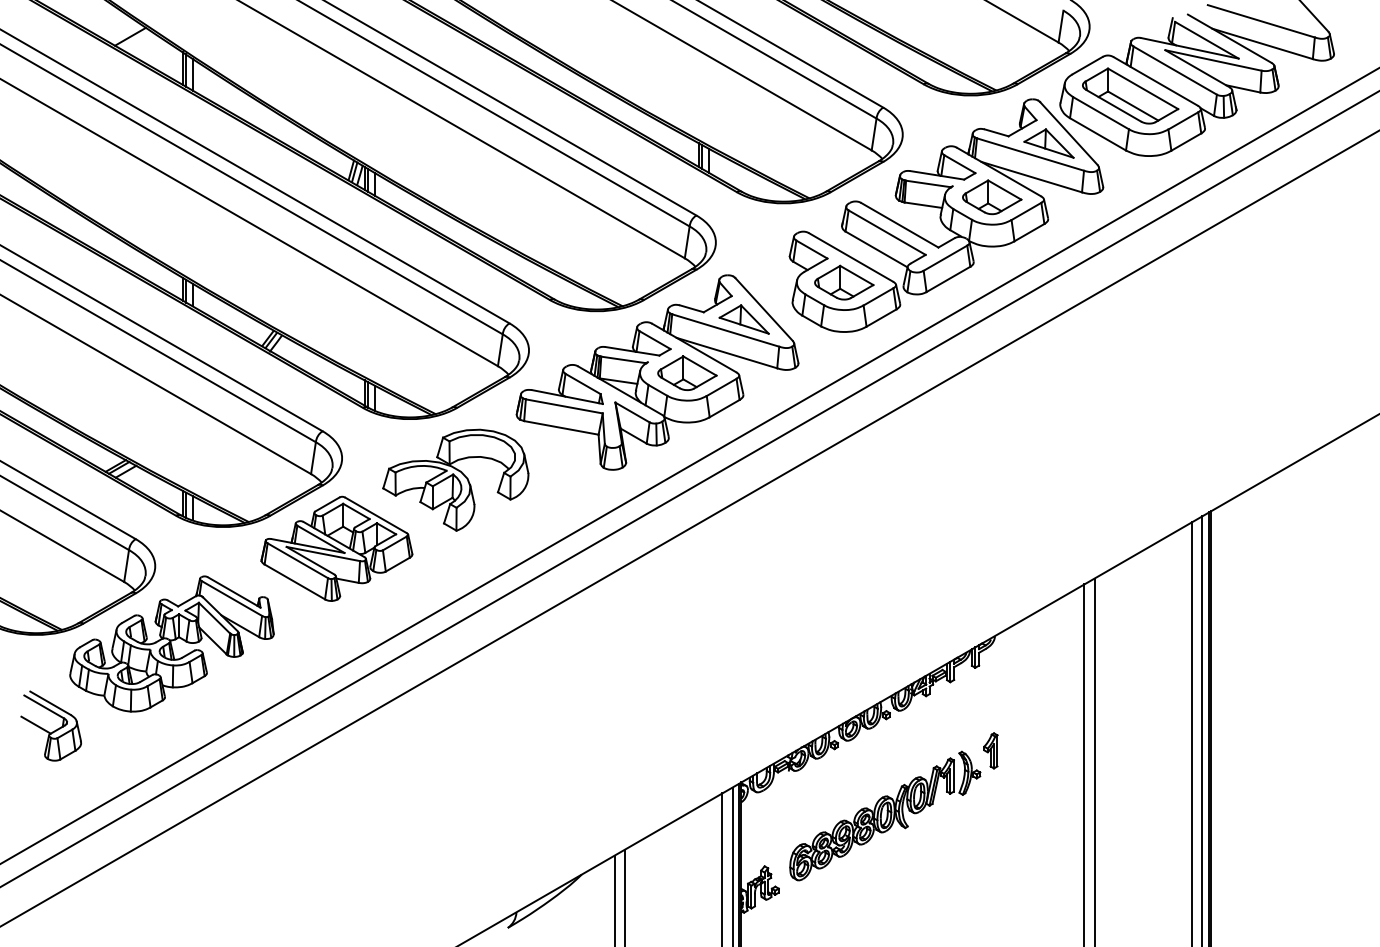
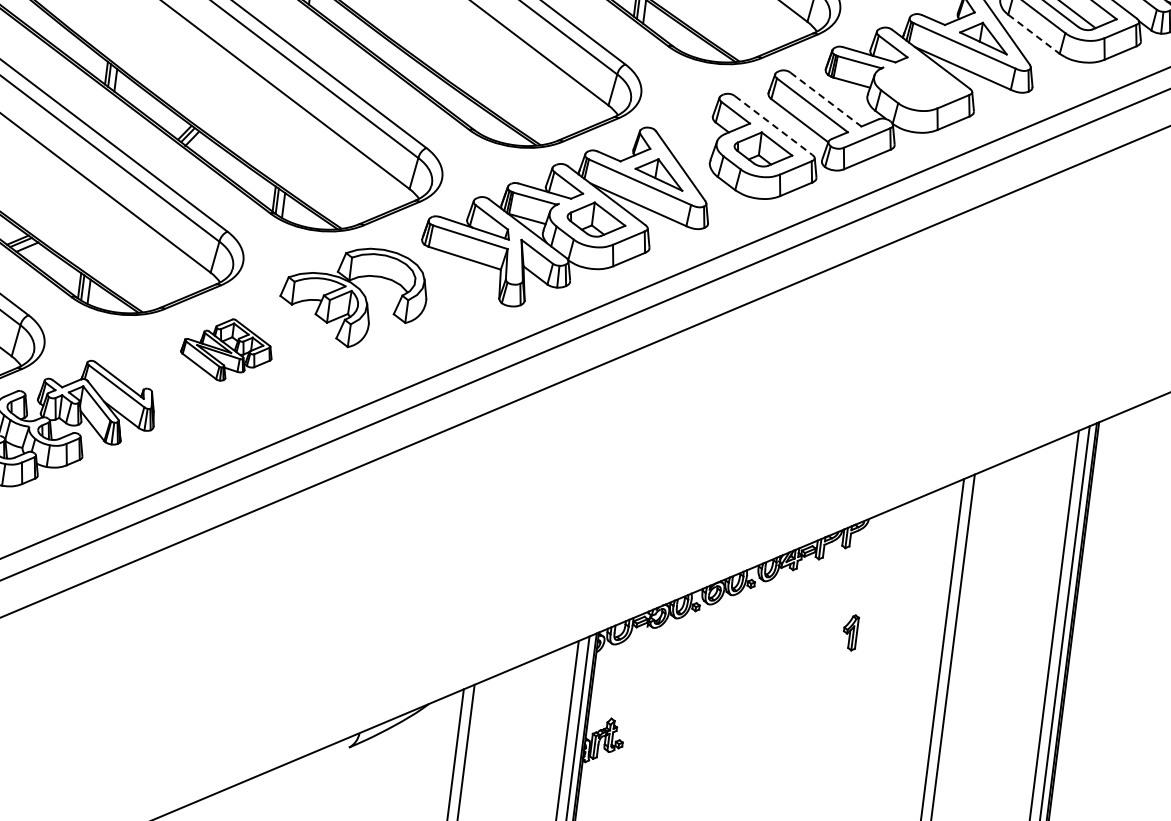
line: (1098, 134) -> (1034, 34), solid -> dashed
part: (992, 197) -> (921, 83), removed
line: (899, 225) -> (825, 99), solid -> dashed
line: (851, 257) -> (773, 125), solid -> dashed
part: (336, 548) -> (226, 349), size x0.6
part: (885, 815) -> (737, 683), removed

